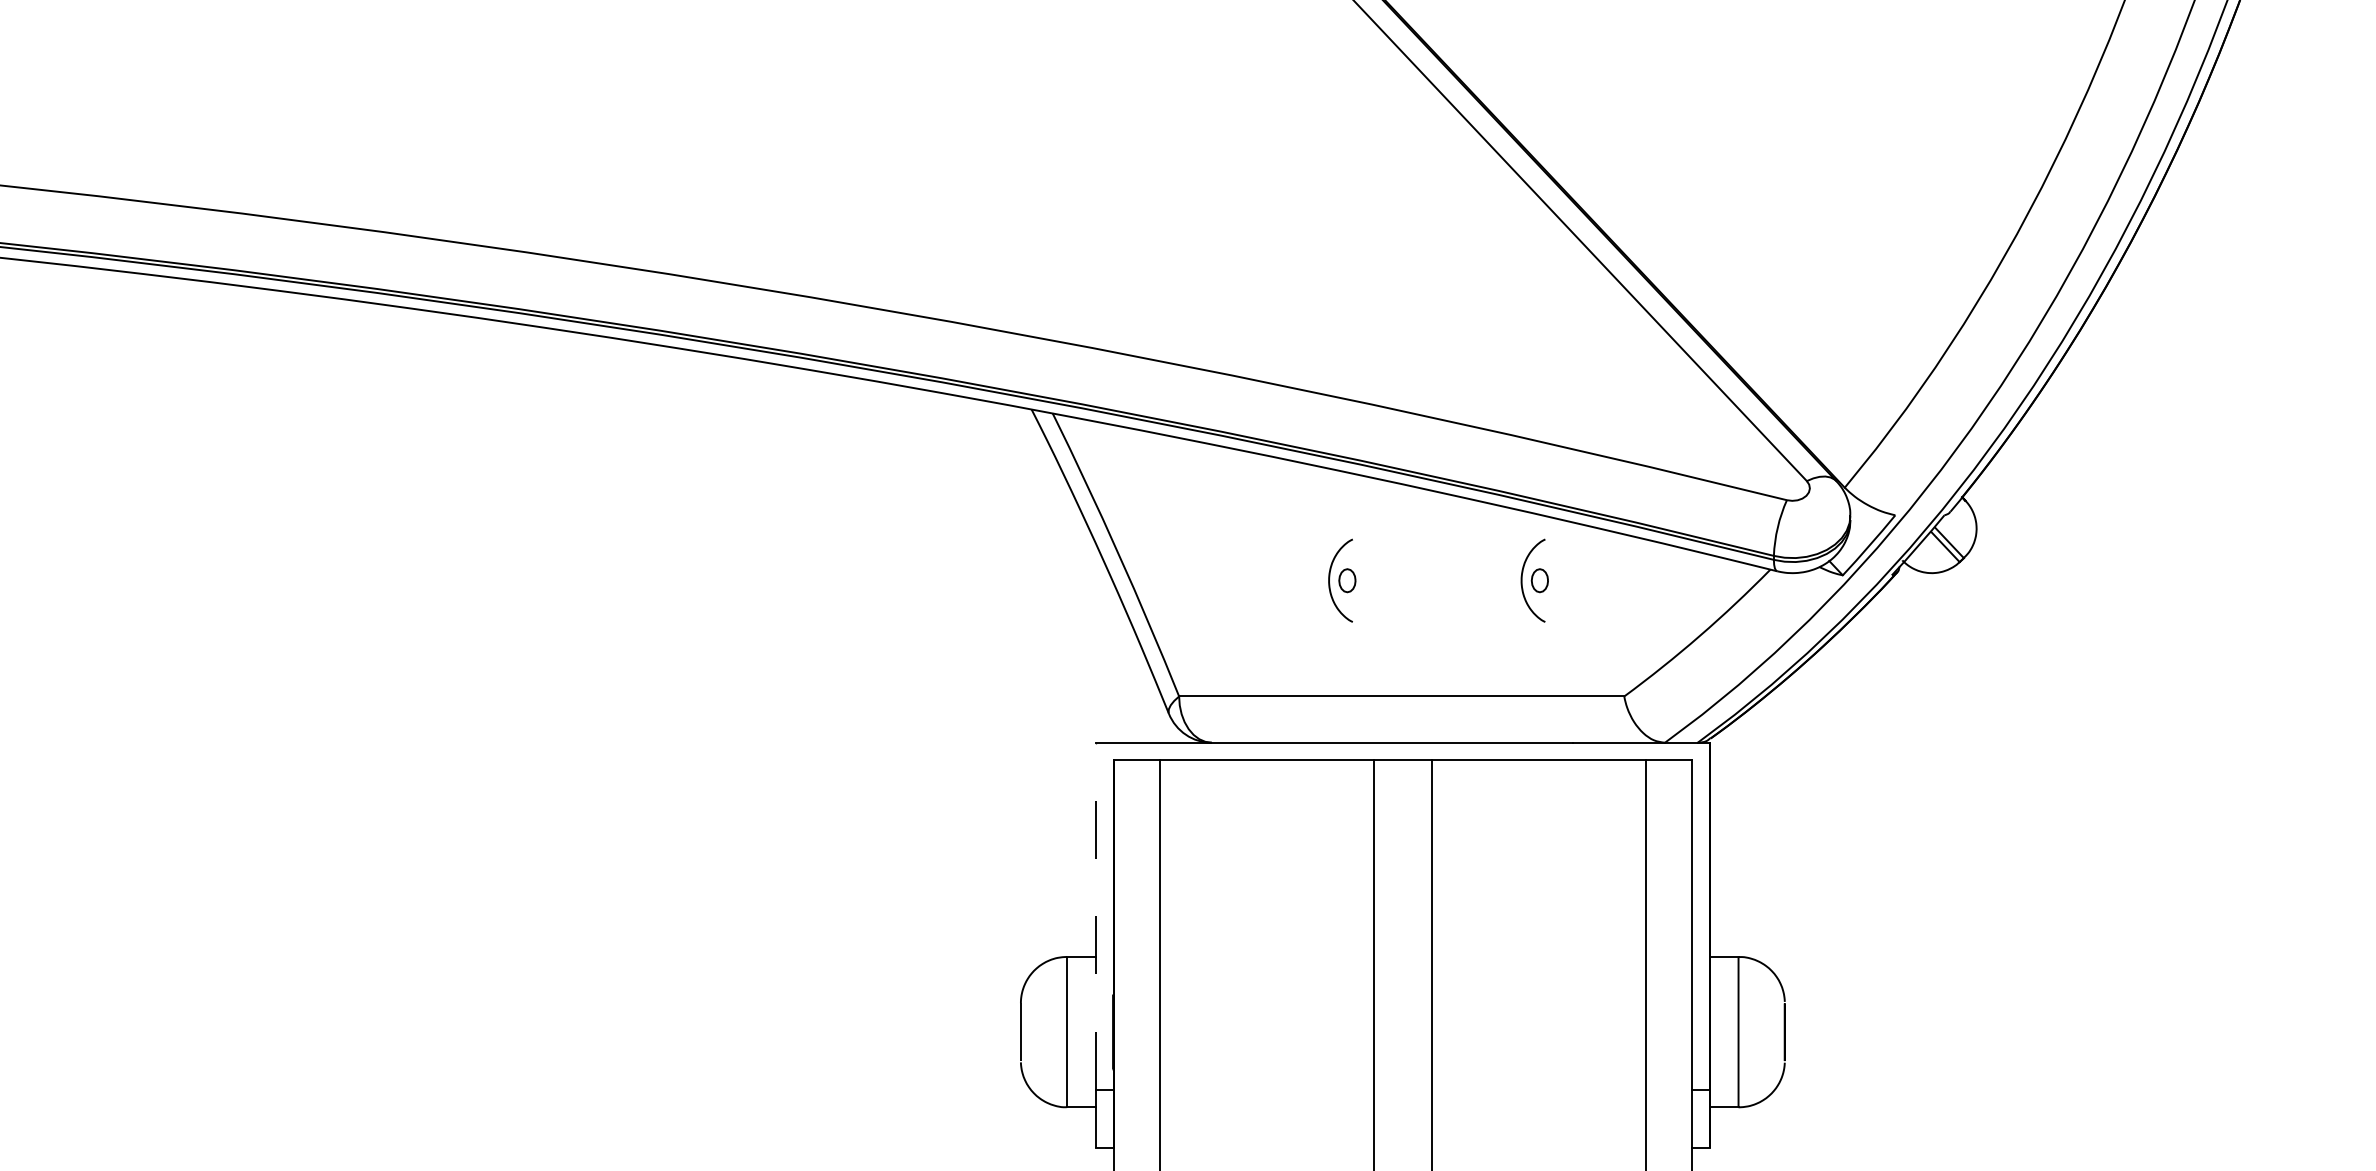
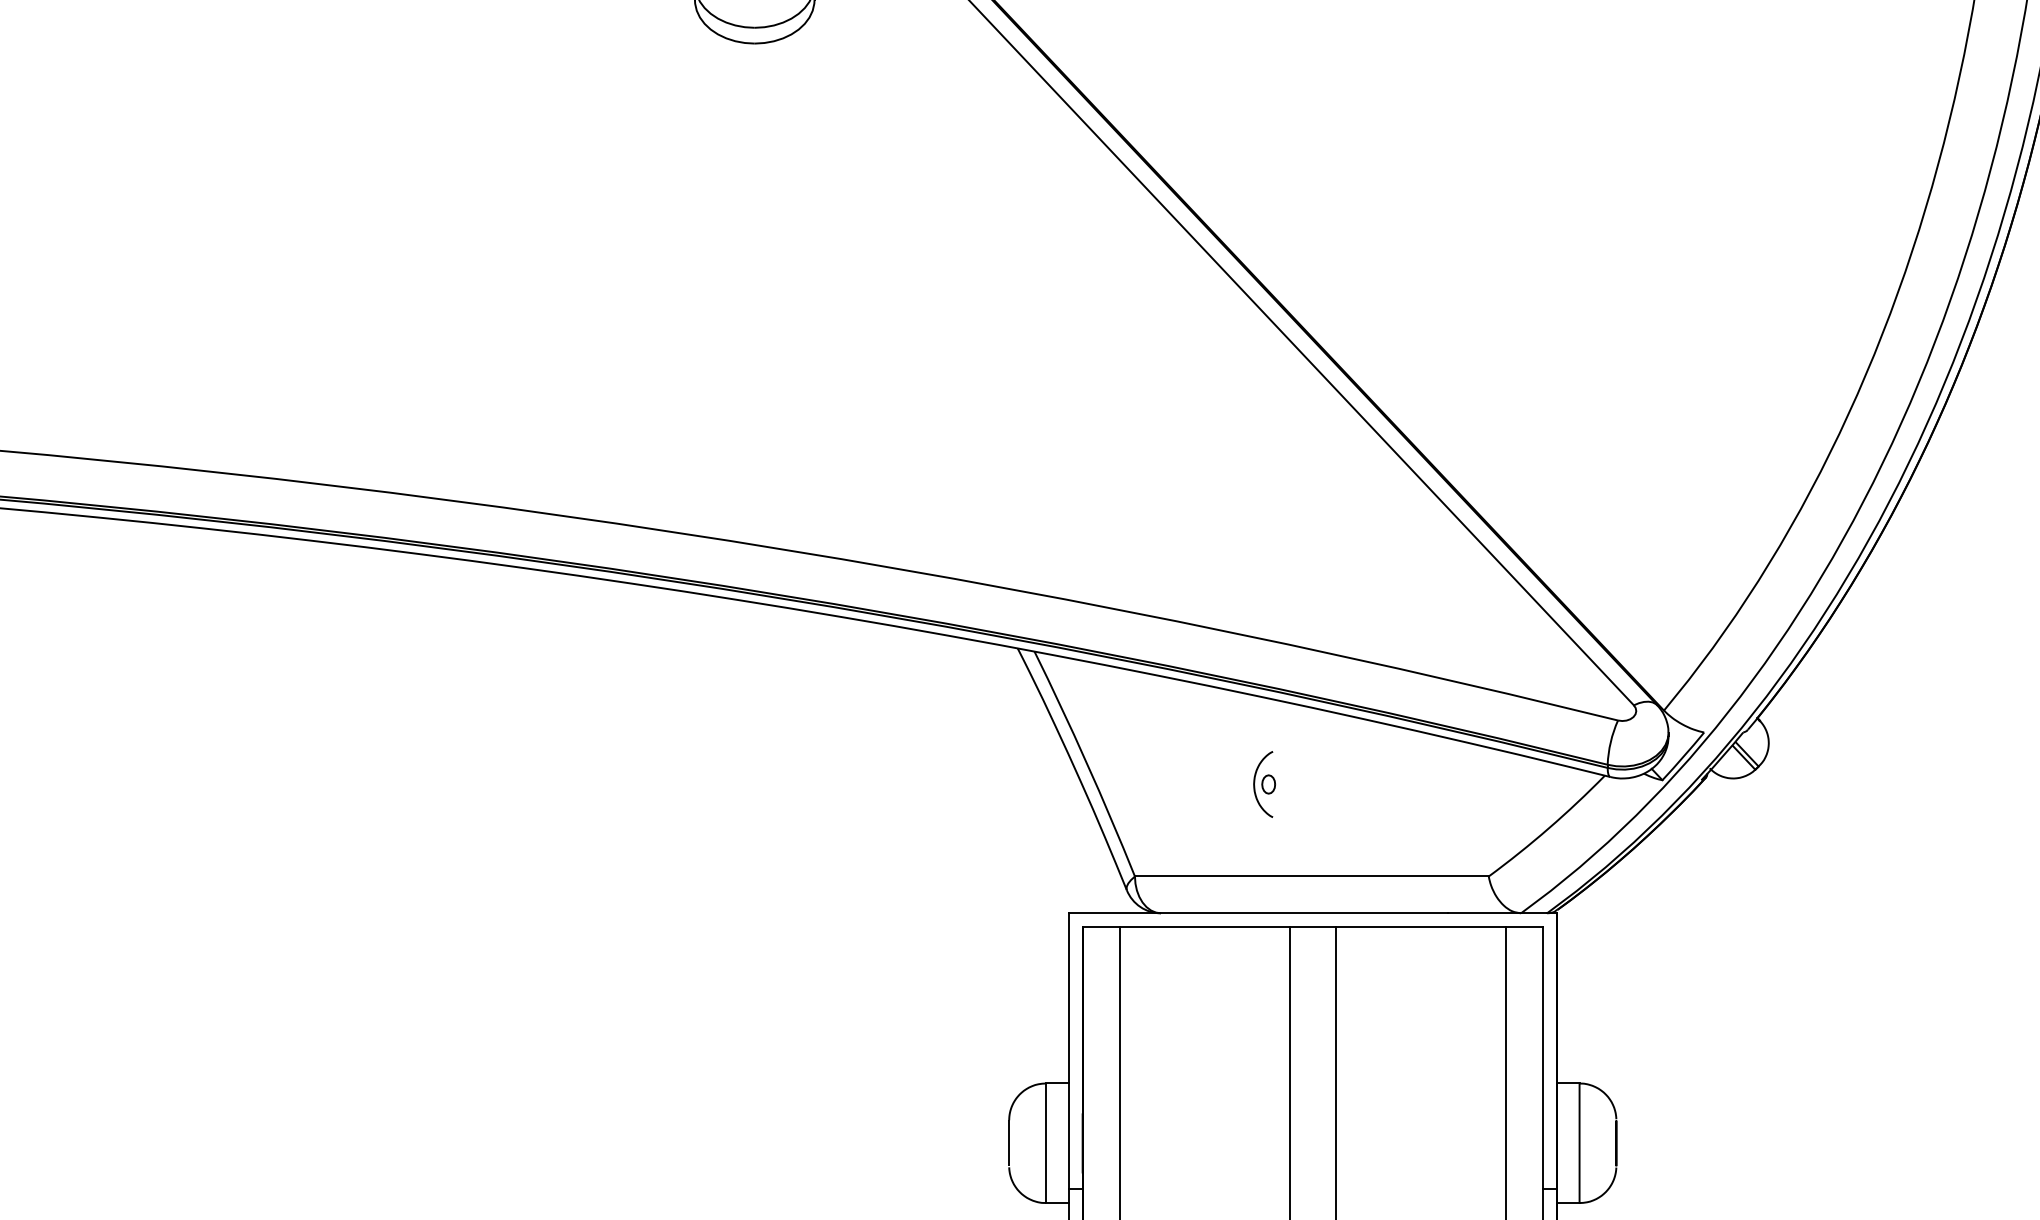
part: (1534, 580) -> (1417, 784), removed
line: (1096, 916) -> (1069, 1051), dashed -> solid

